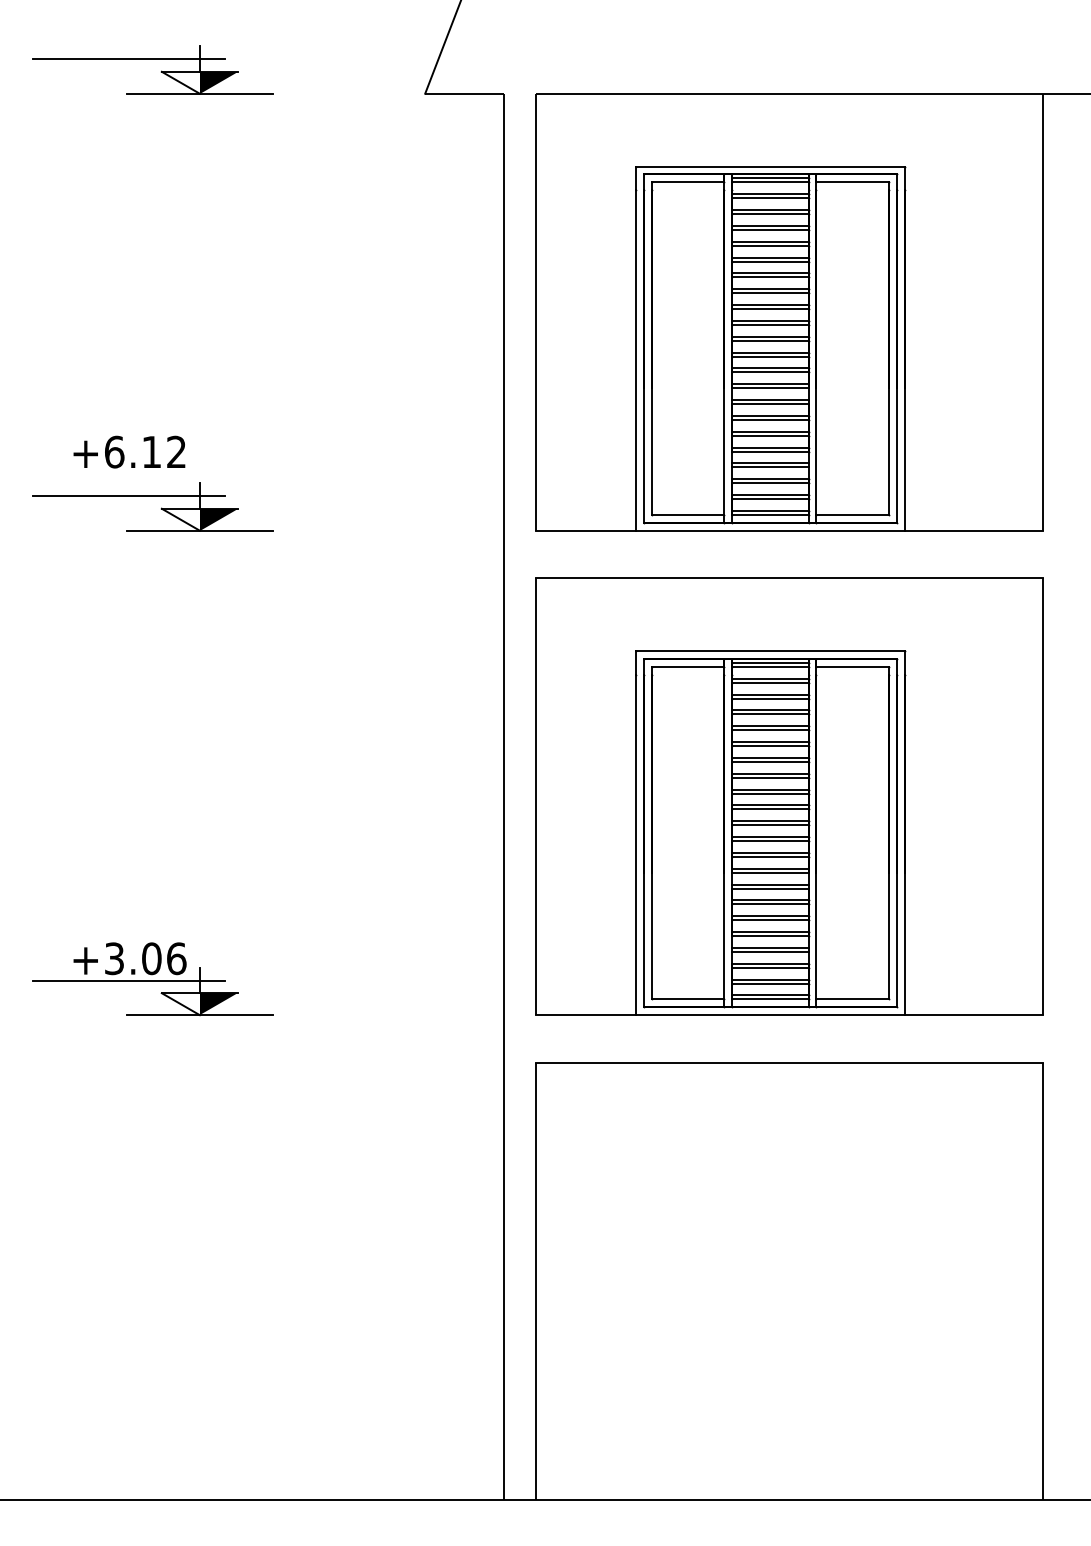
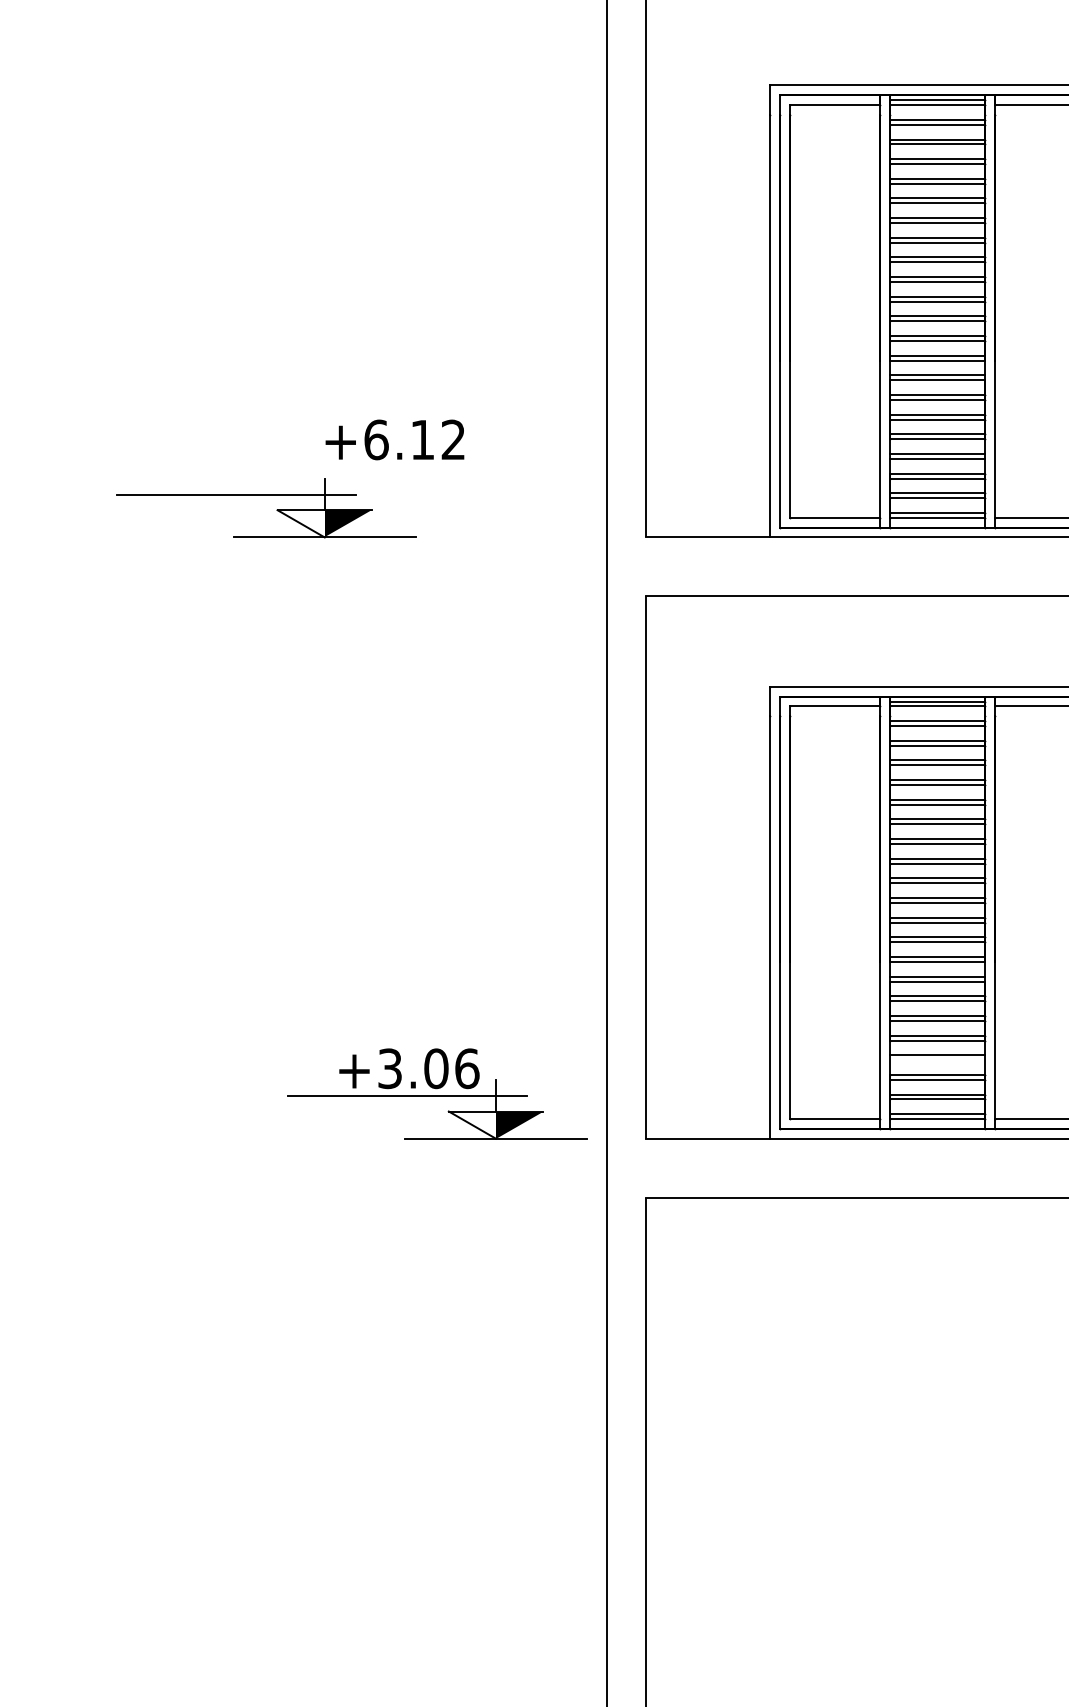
text: (129, 451) -> (395, 439), moved
part: (160, 508) -> (275, 509), moved
line: (770, 951) -> (937, 1059), removed
part: (152, 979) -> (437, 1094), moved

